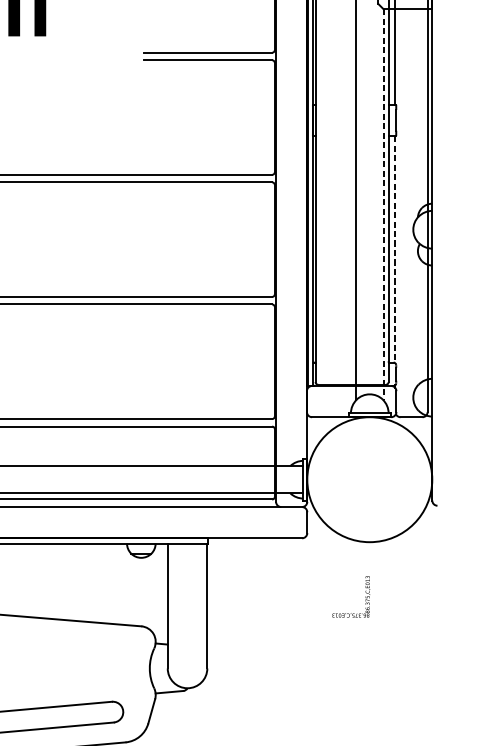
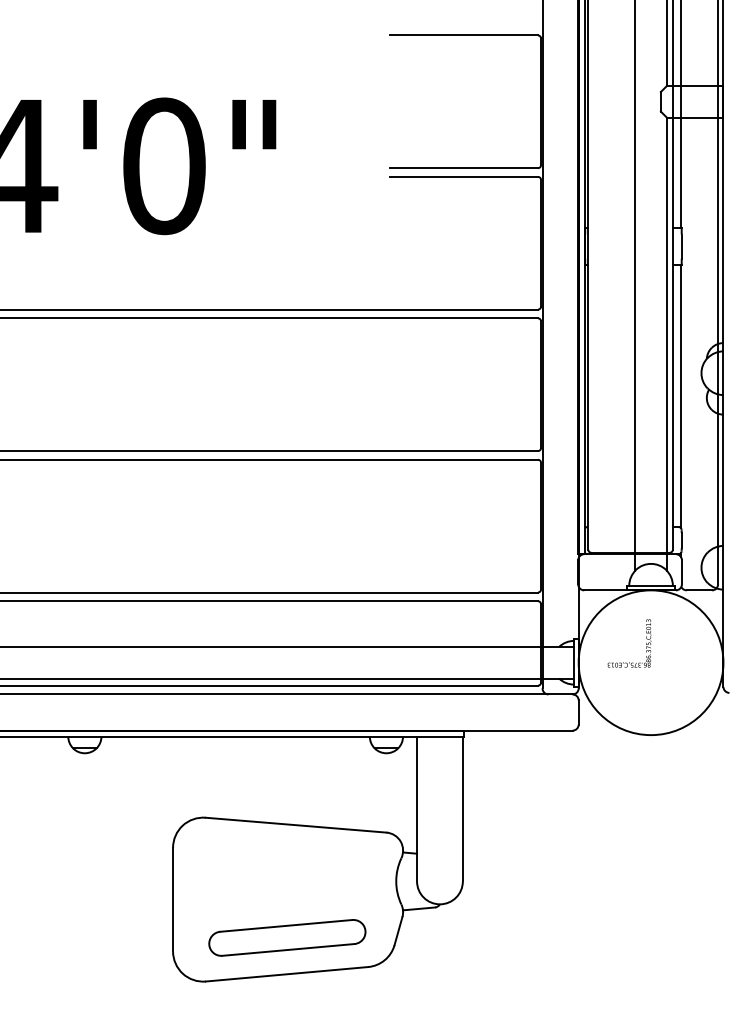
line: (383, 204) -> (666, 344), dashed -> solid
line: (395, 249) -> (680, 396), dashed -> solid
text: (351, 596) -> (629, 643), moved

